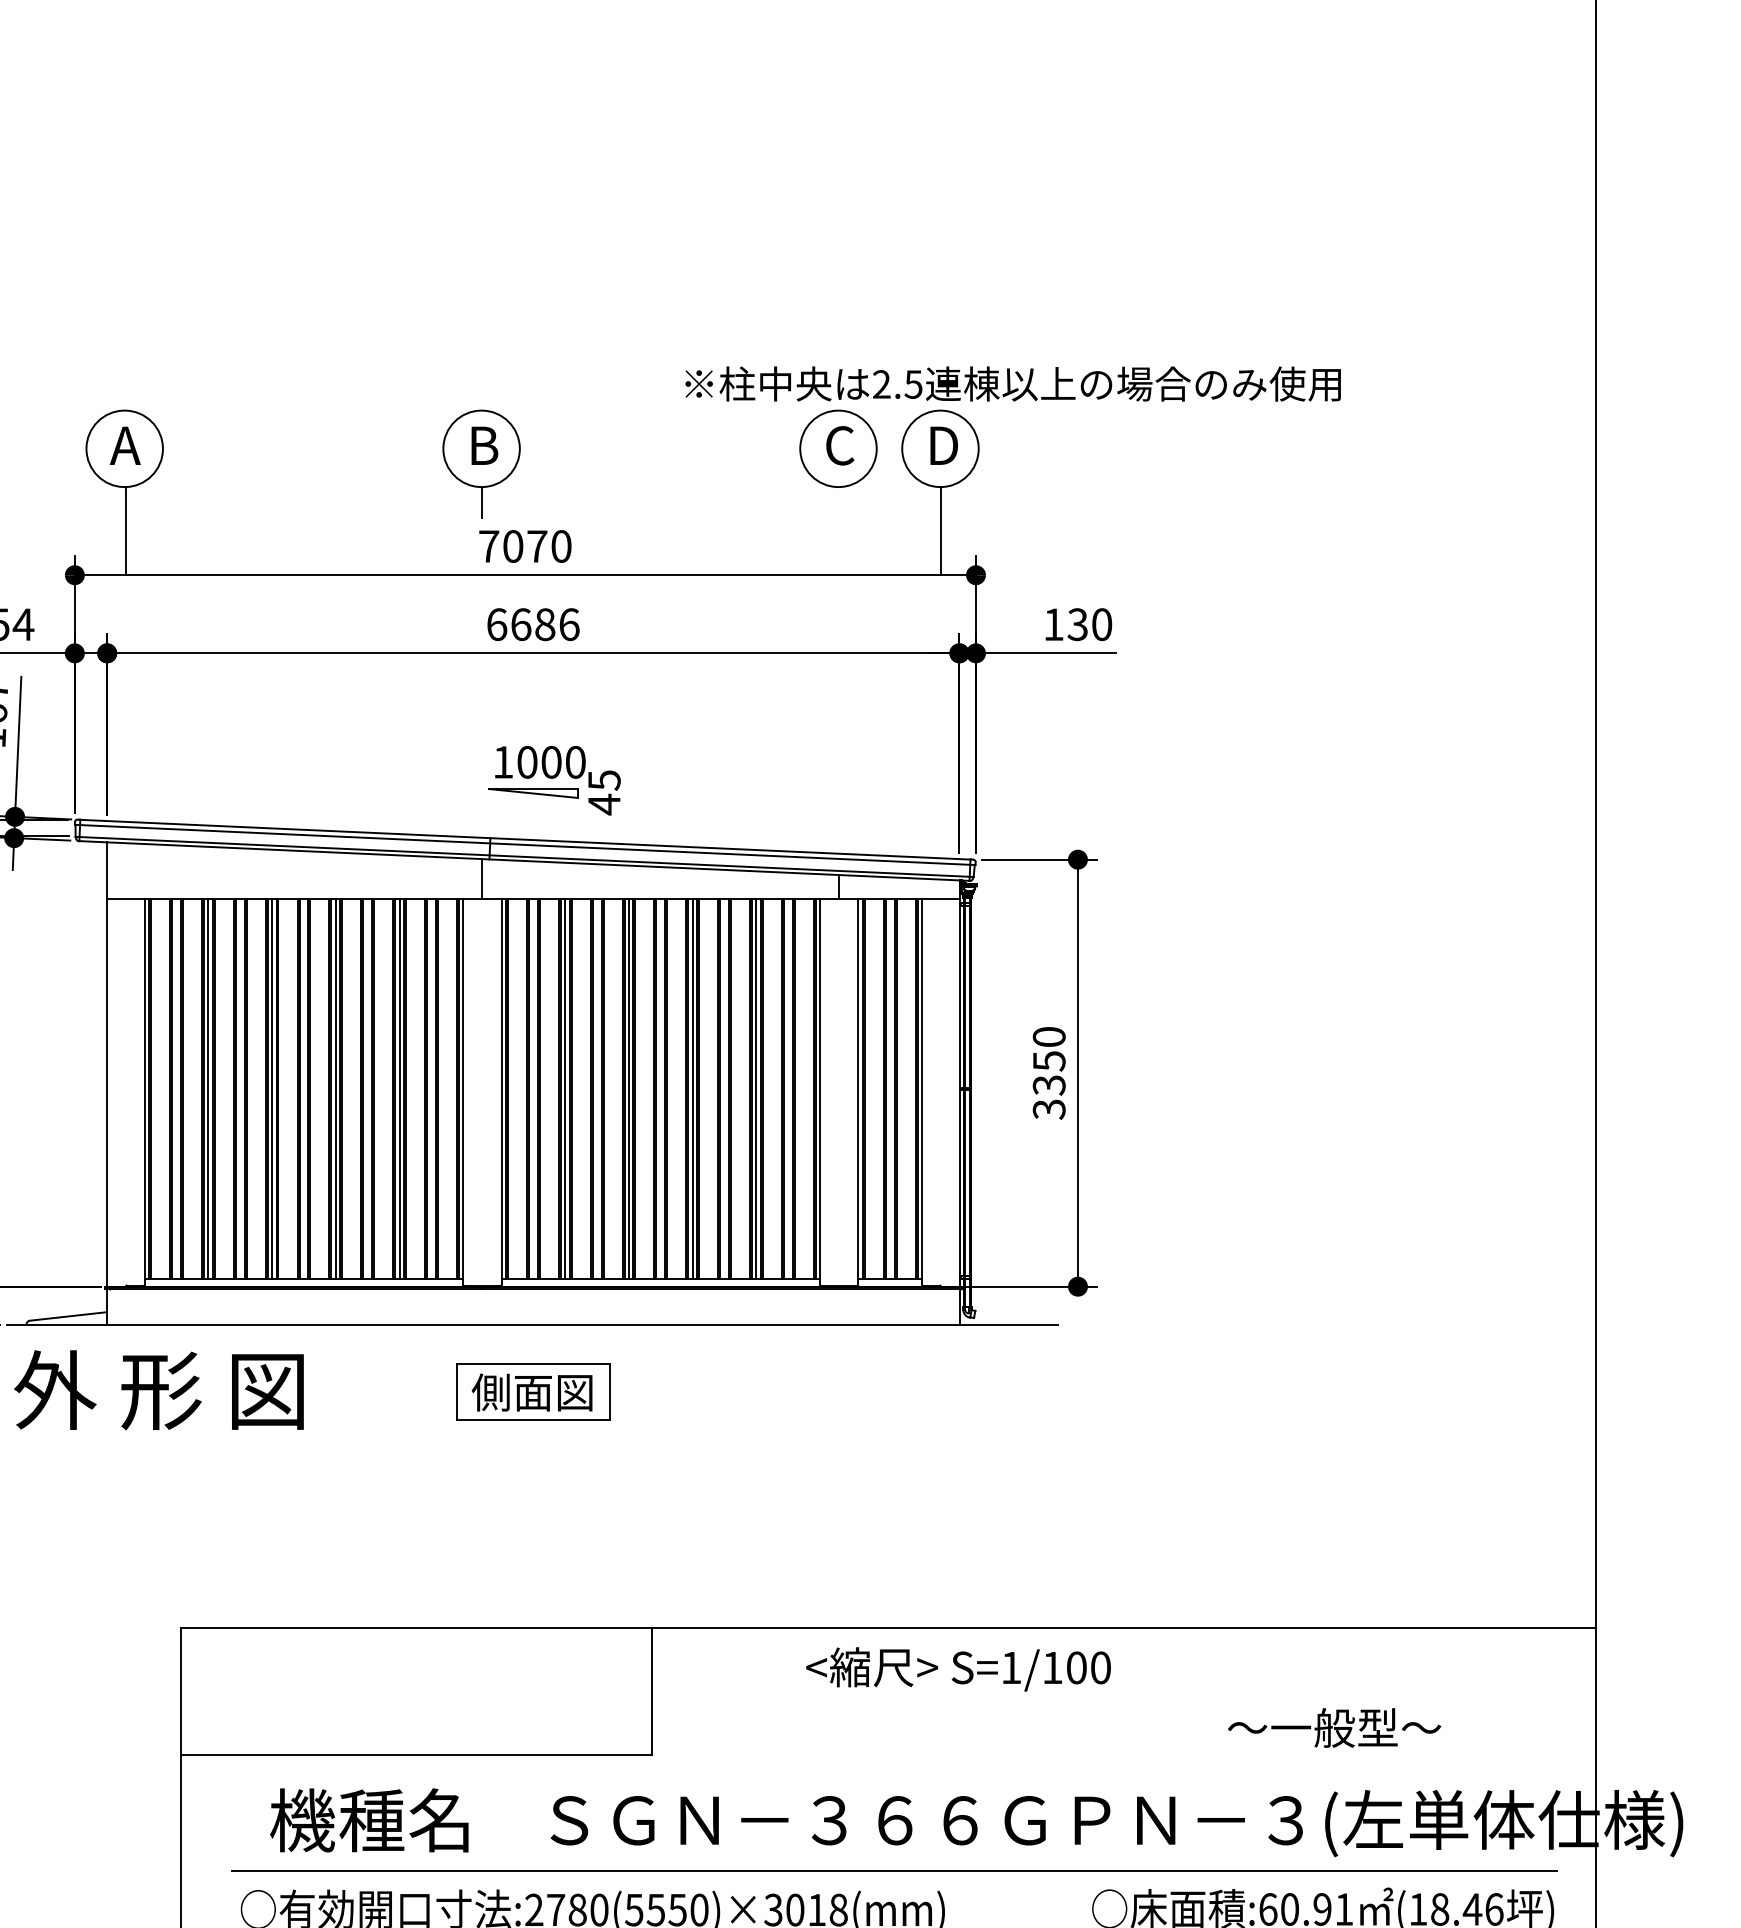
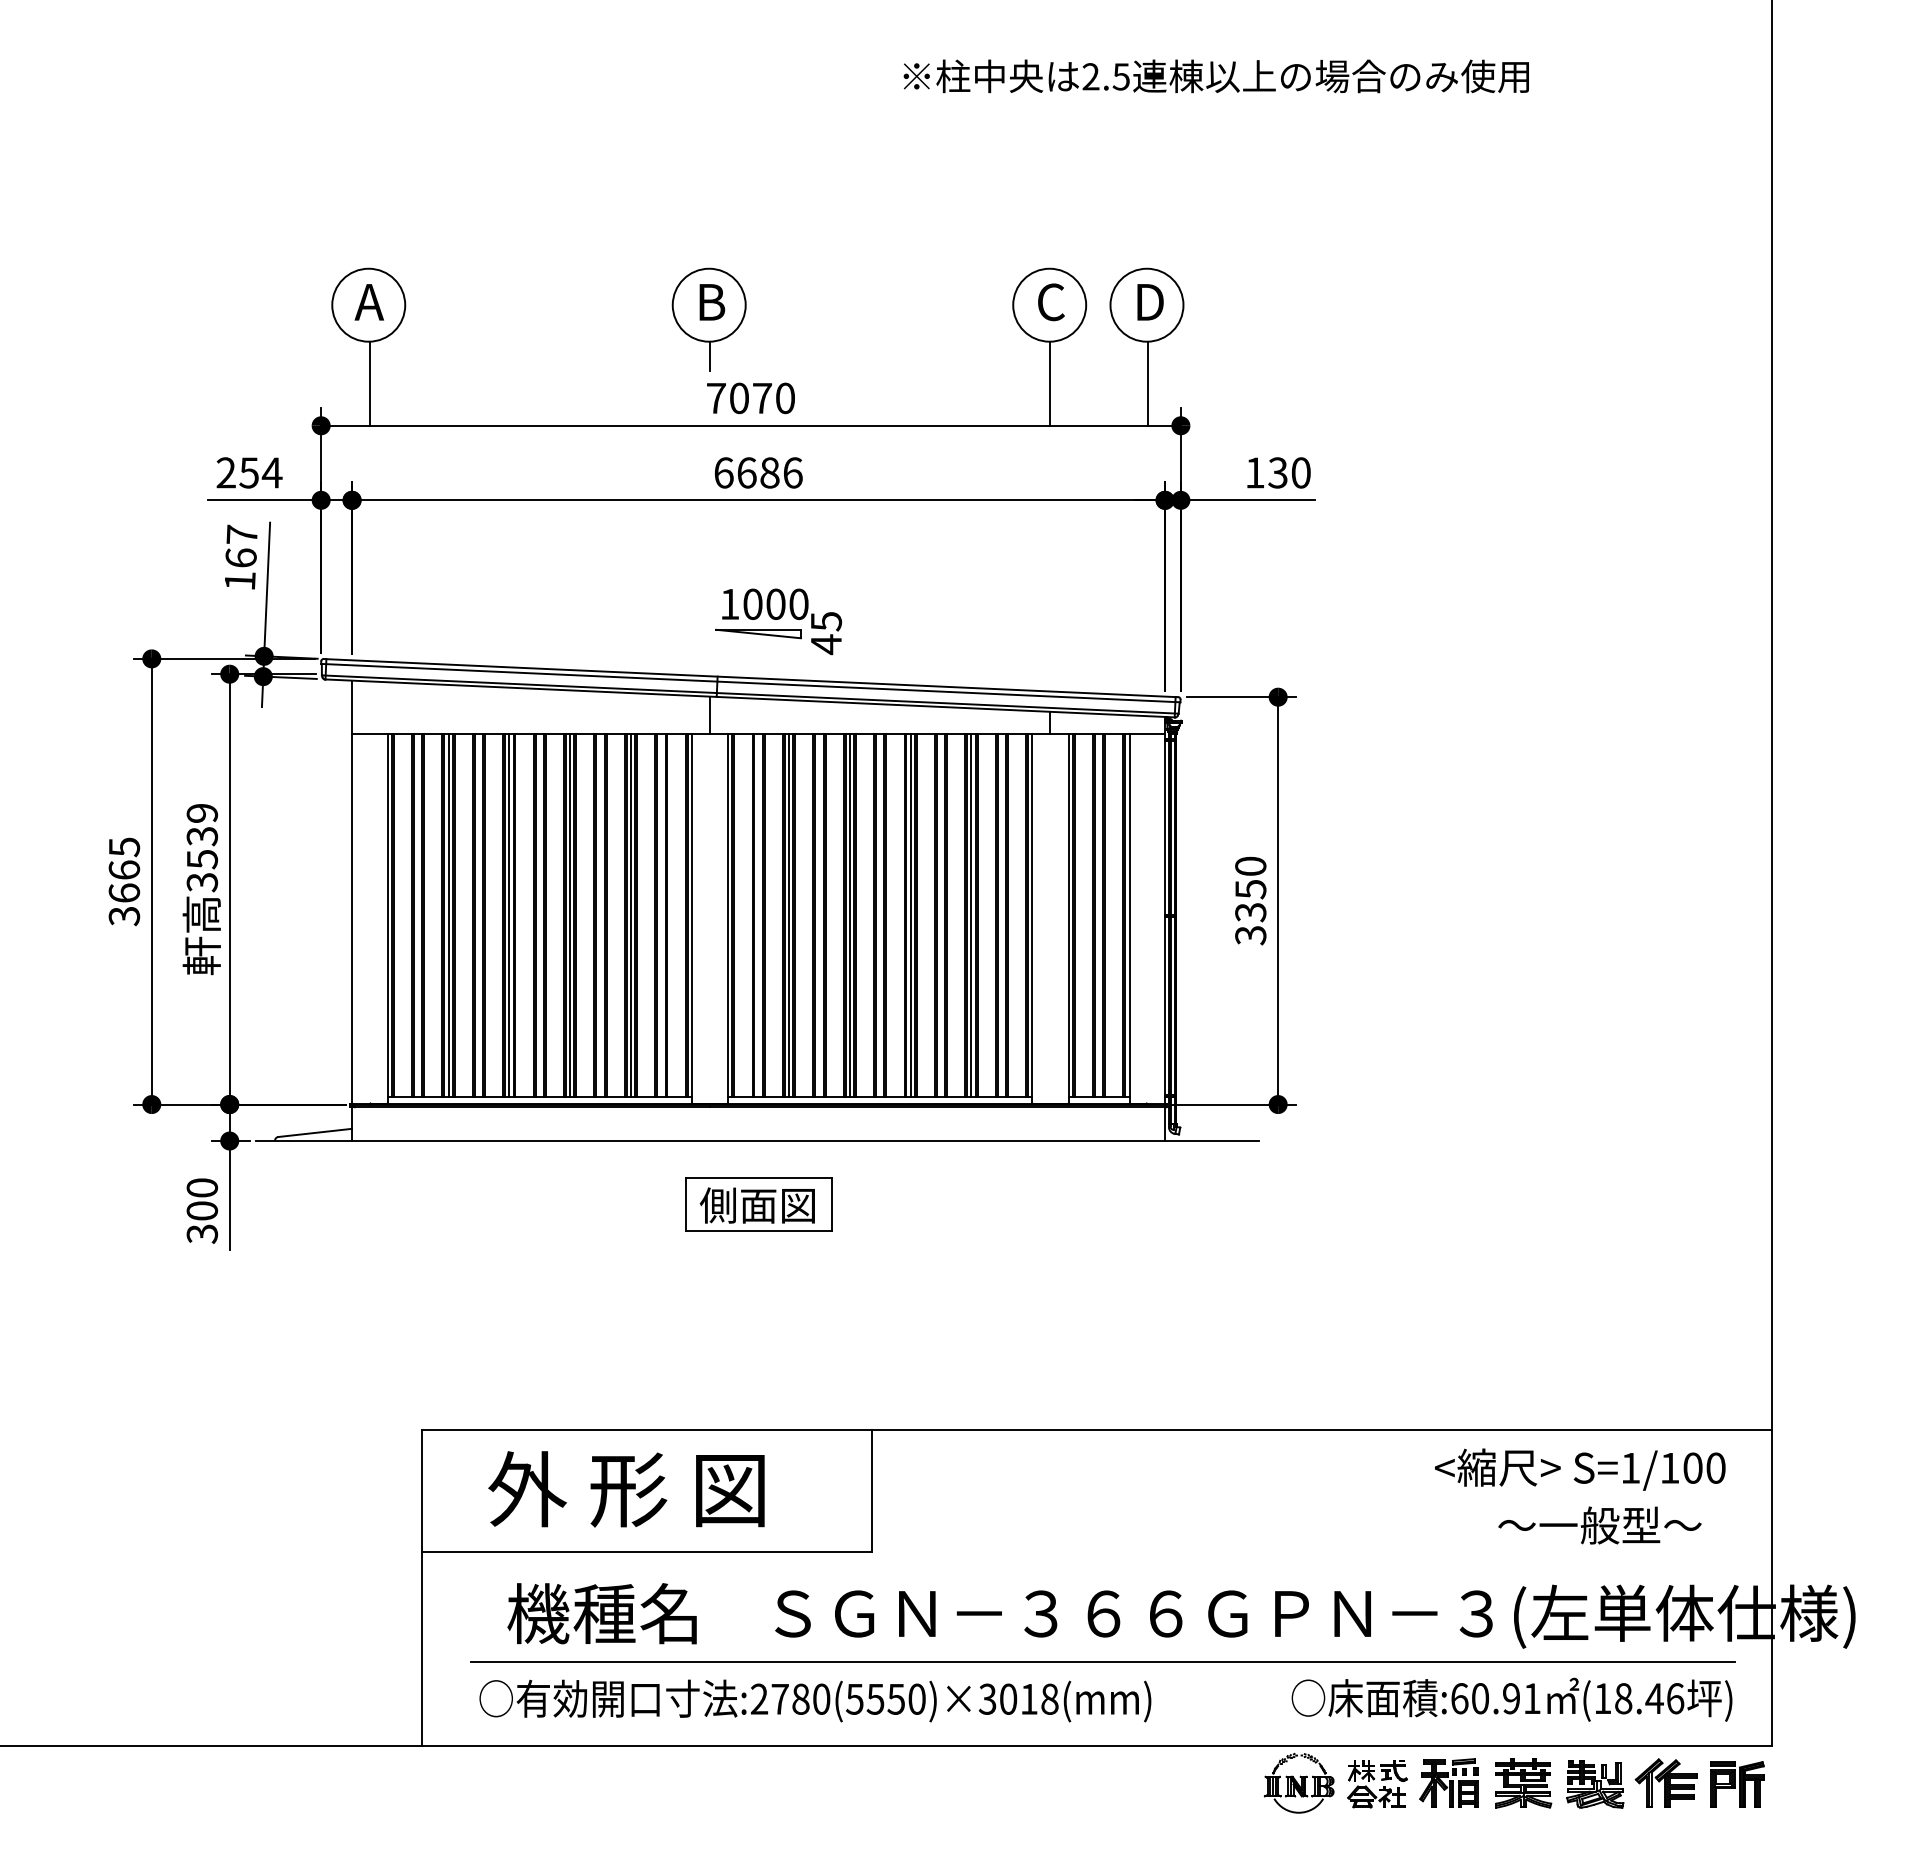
text: (1012, 384) -> (1215, 76), moved
line: (839, 530) -> (1050, 383), added
text: (159, 1390) -> (626, 1489), moved
text: (958, 1669) -> (1580, 1469), moved
text: (1334, 1727) -> (1599, 1525), moved

